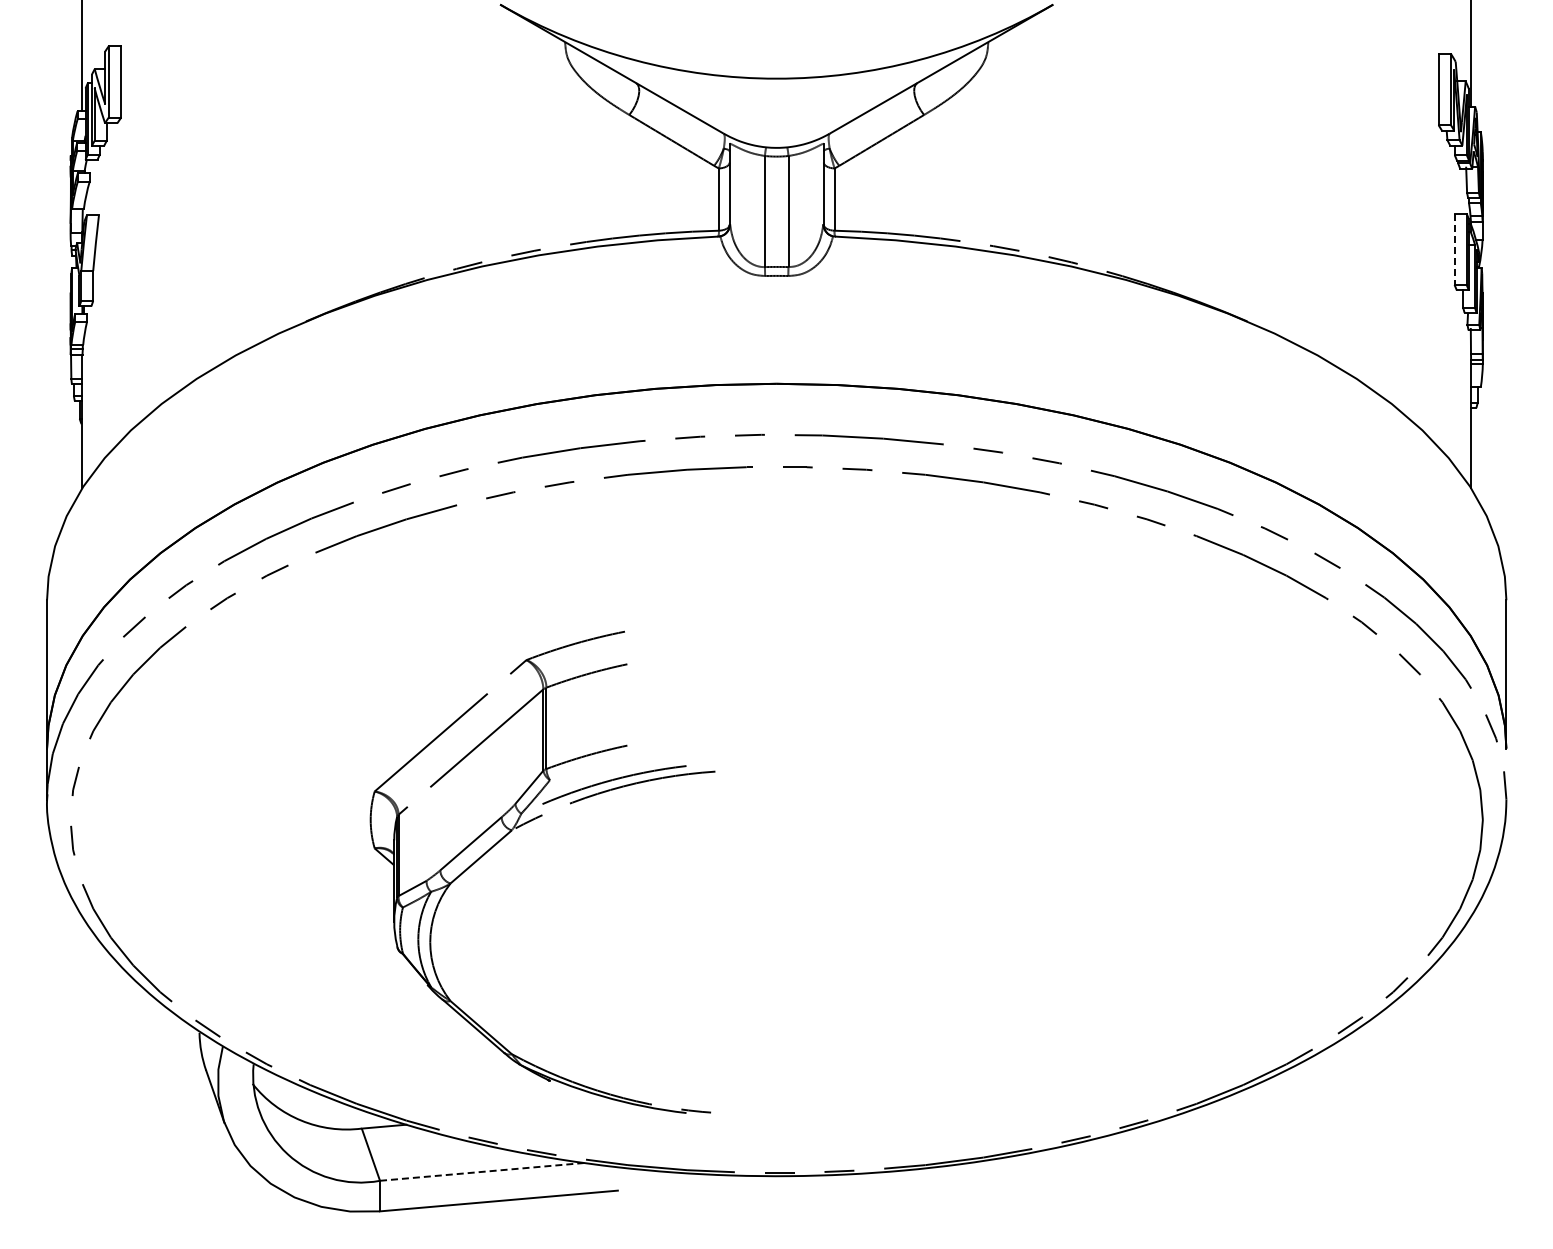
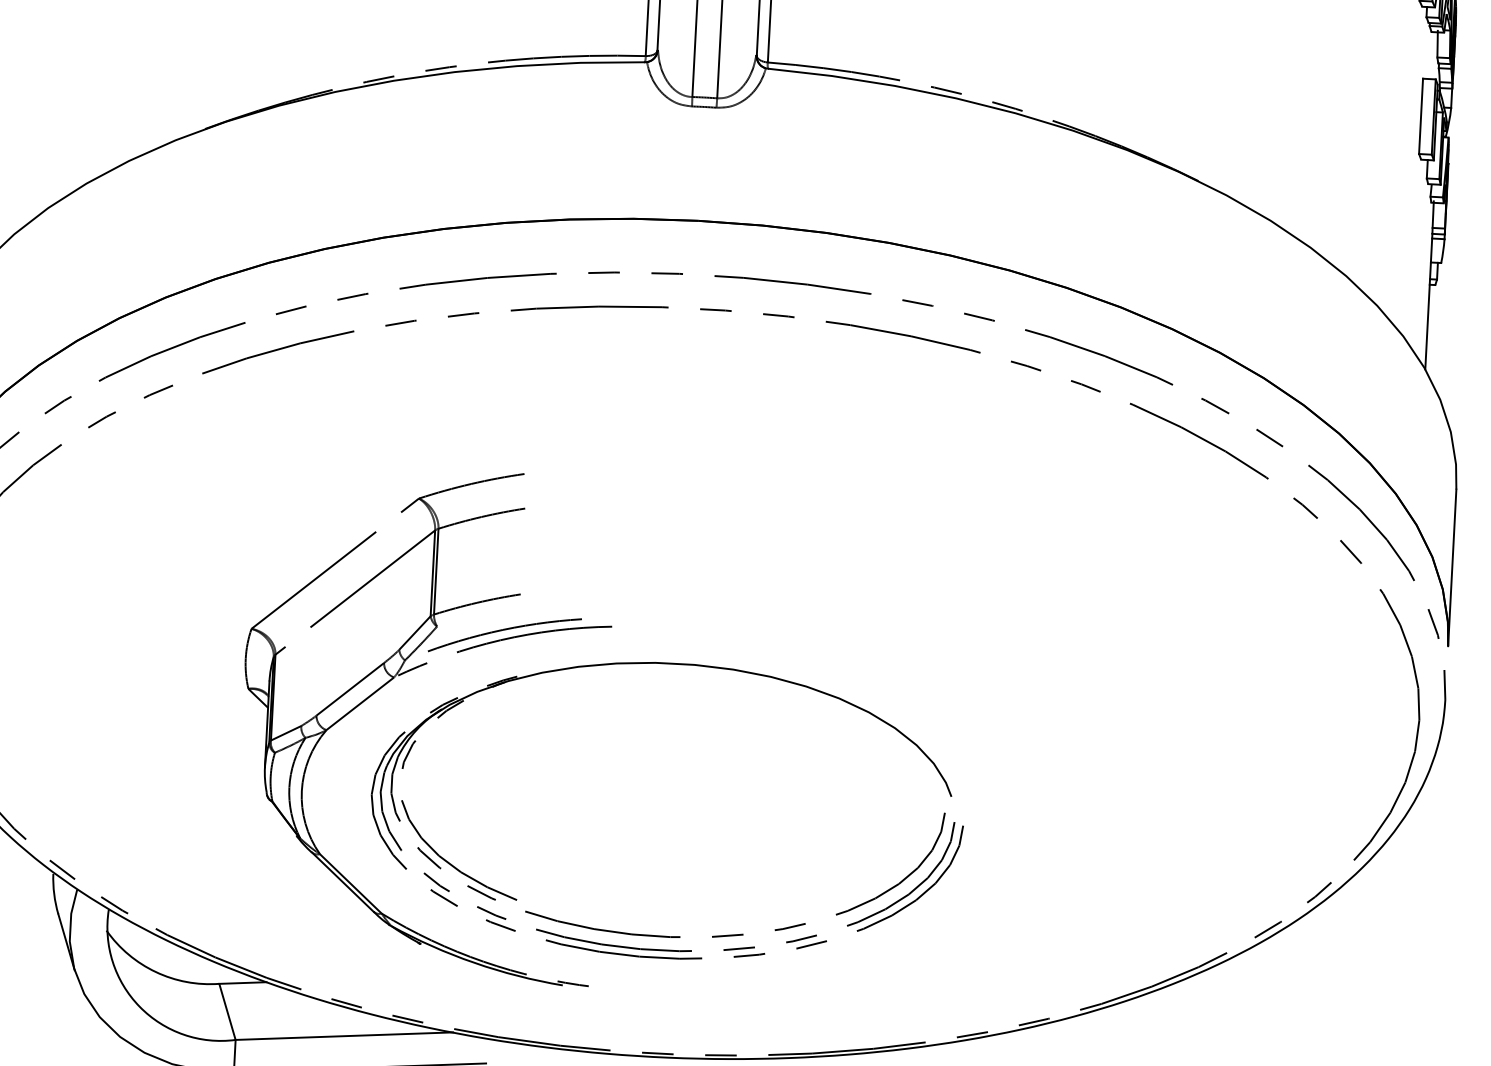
line: (1454, 249) -> (1420, 116), dashed -> solid
part: (770, 1060) -> (654, 934), added
line: (482, 1171) -> (344, 1035), dashed -> solid

